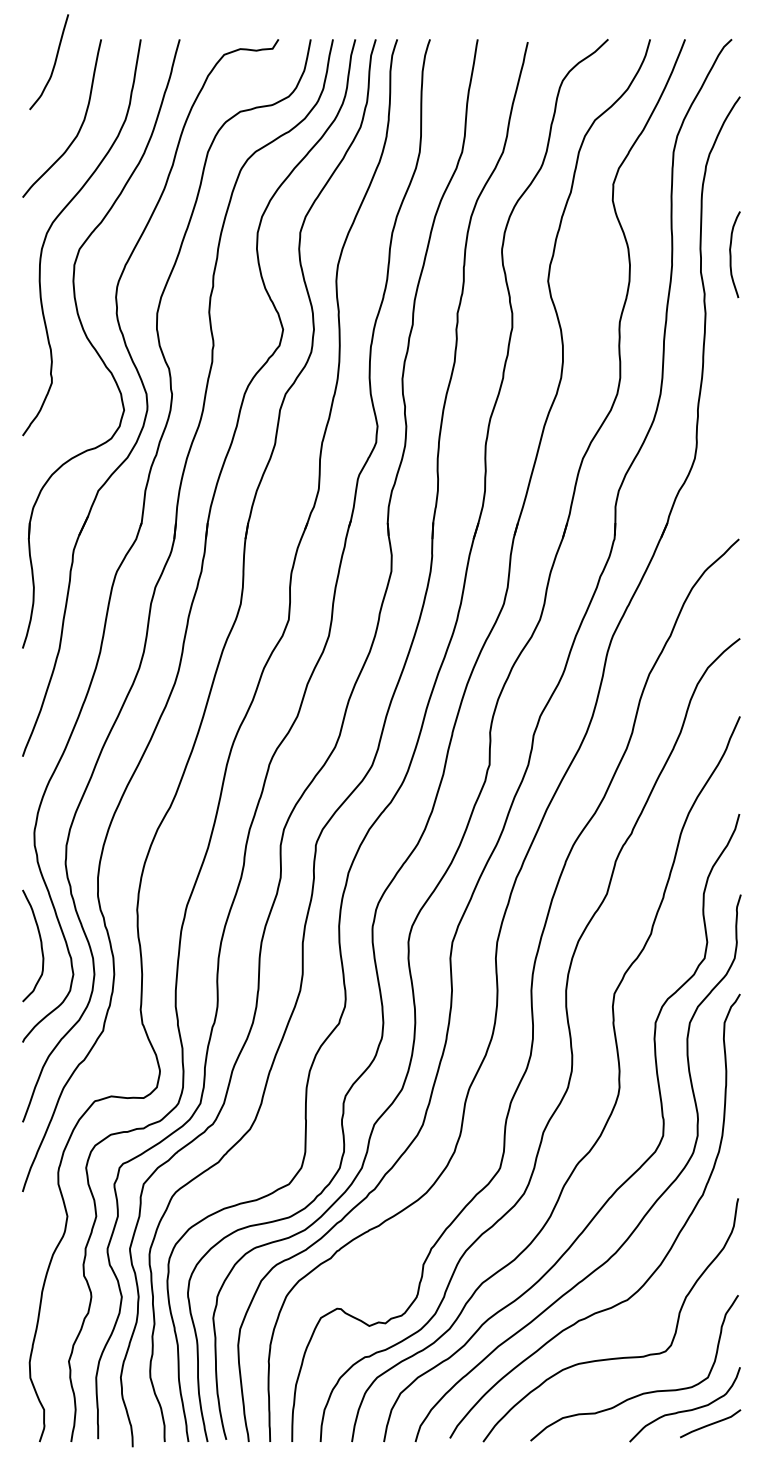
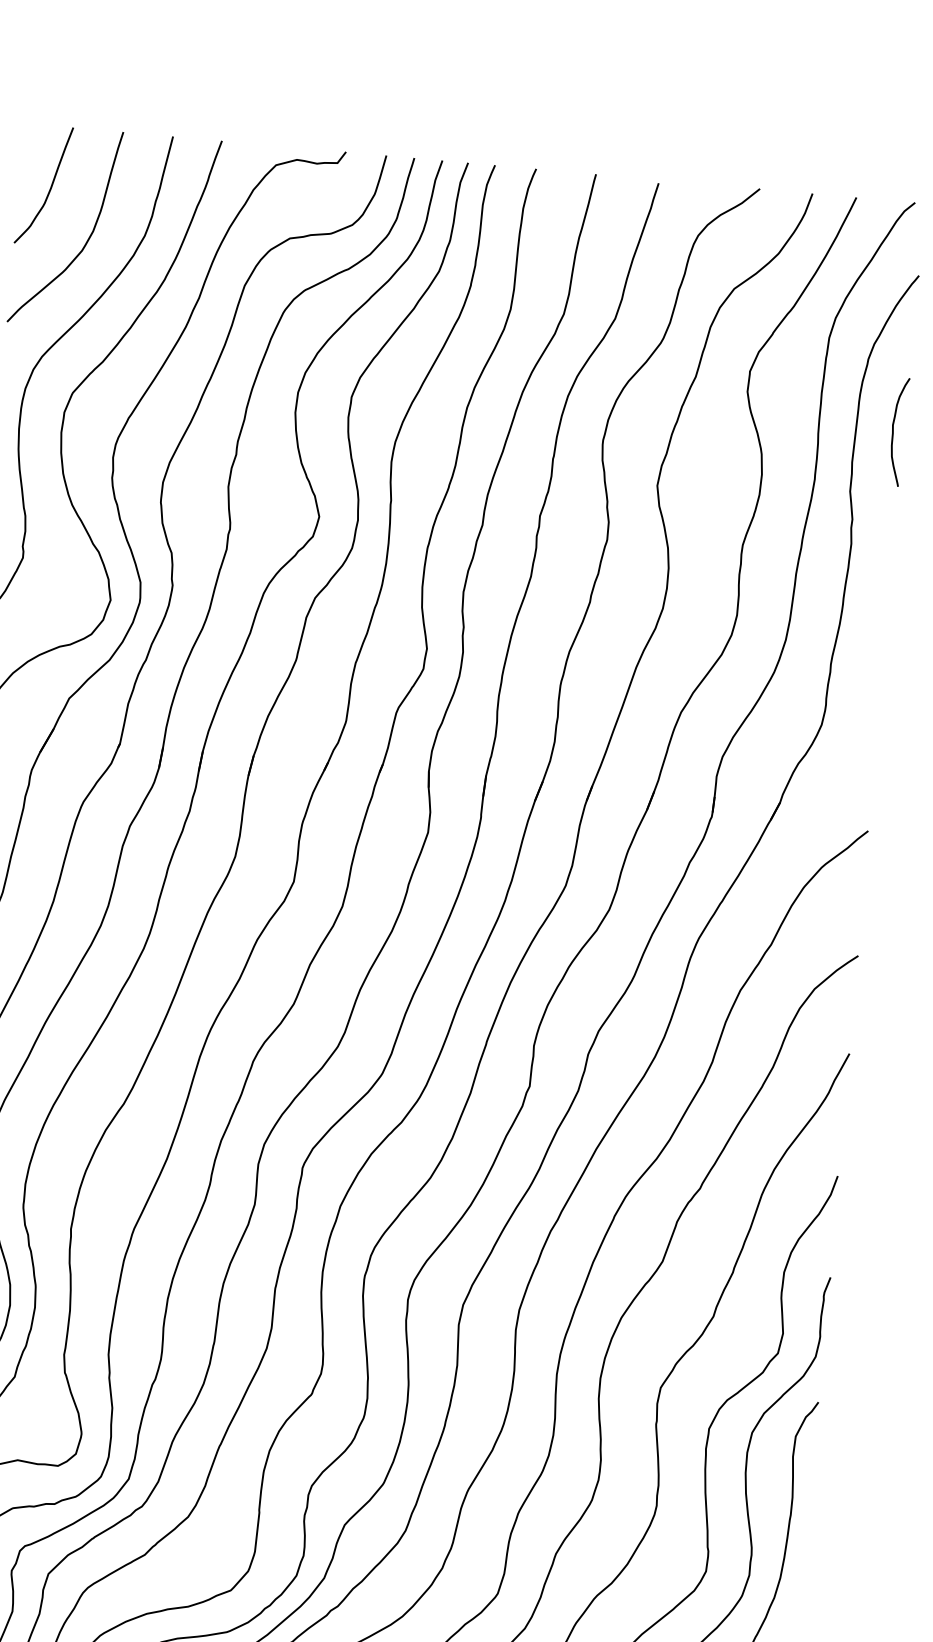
curve: (53, 64) -> (49, 188), moved
curve: (731, 254) -> (894, 431), moved

